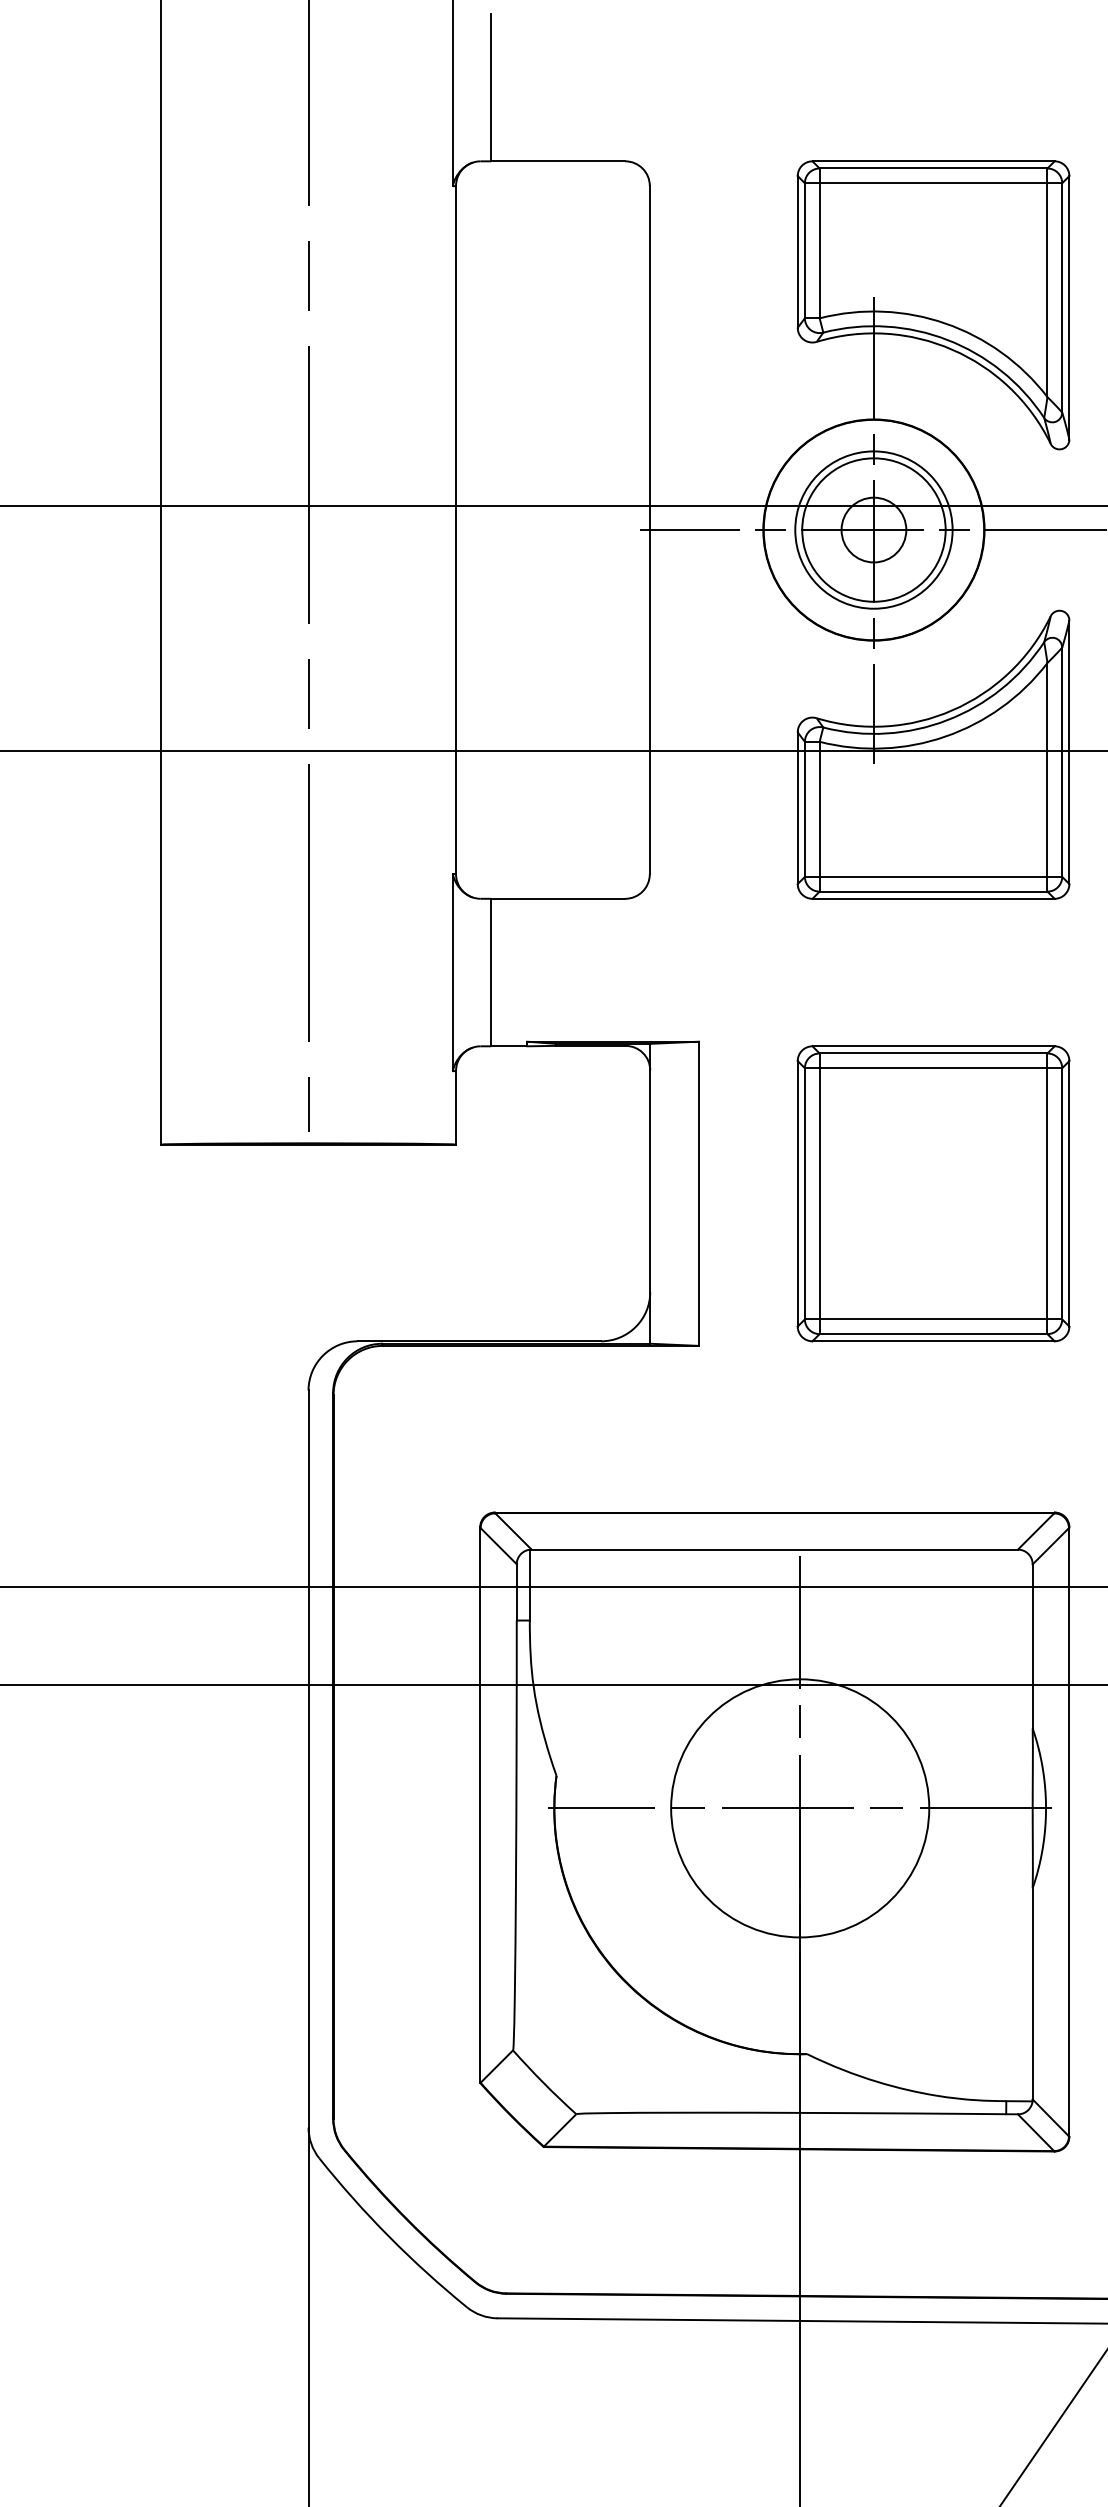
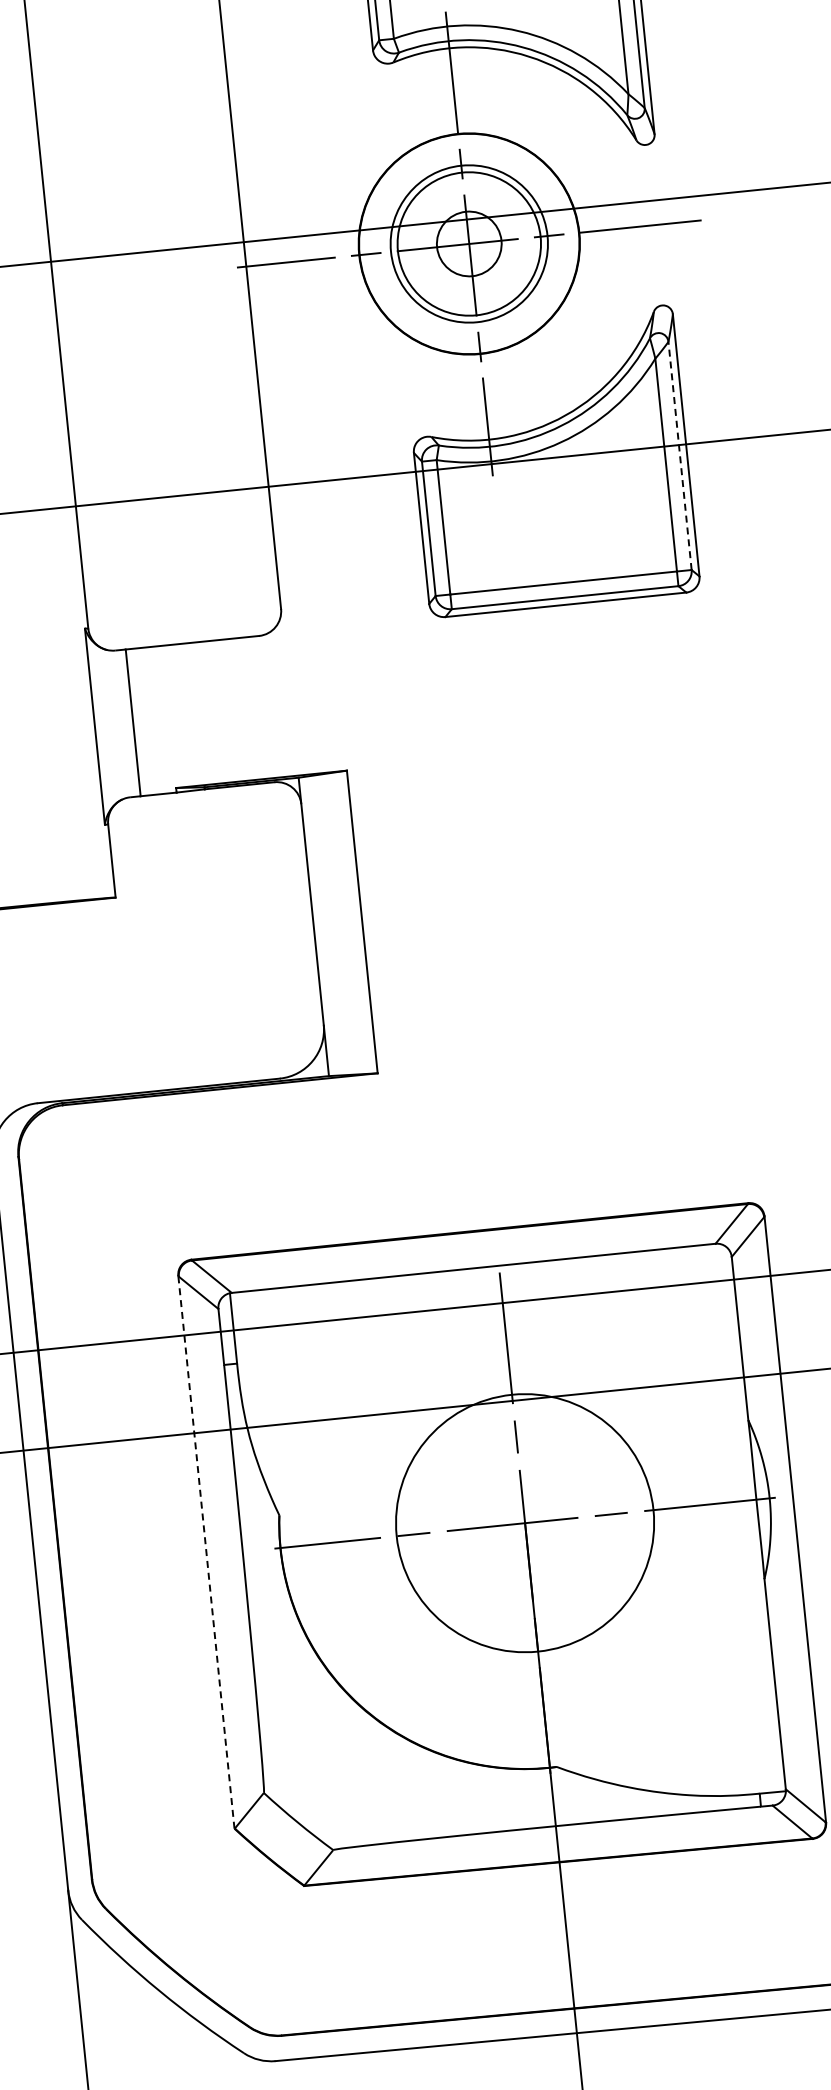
line: (1062, 762) -> (680, 456), solid -> dashed
part: (933, 1193) -> (595, 897), removed
line: (480, 1805) -> (206, 1552), solid -> dashed

